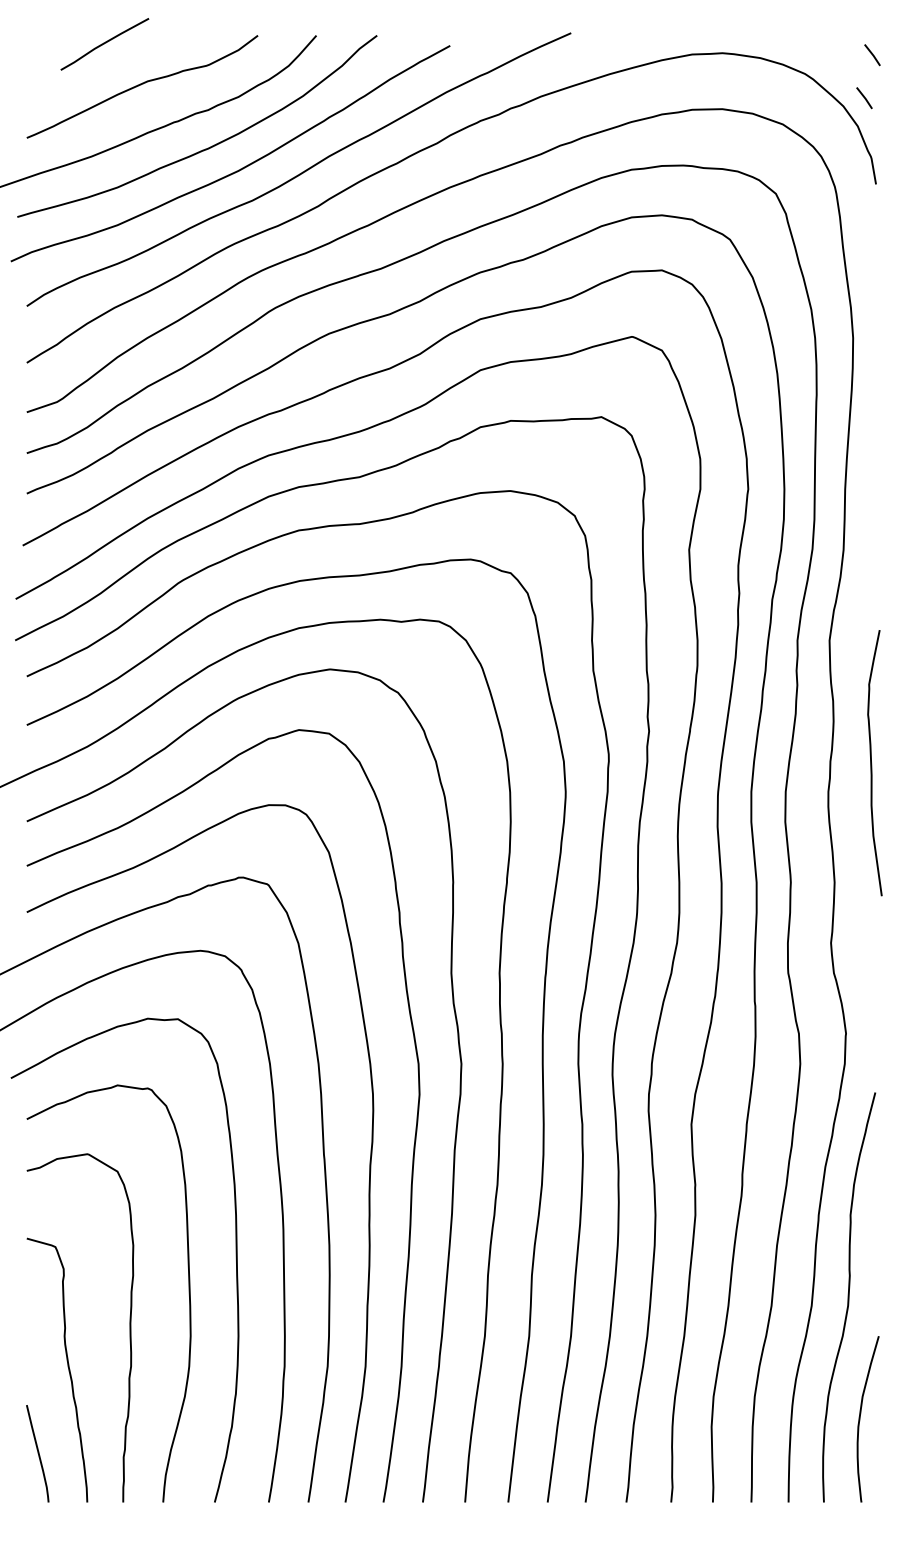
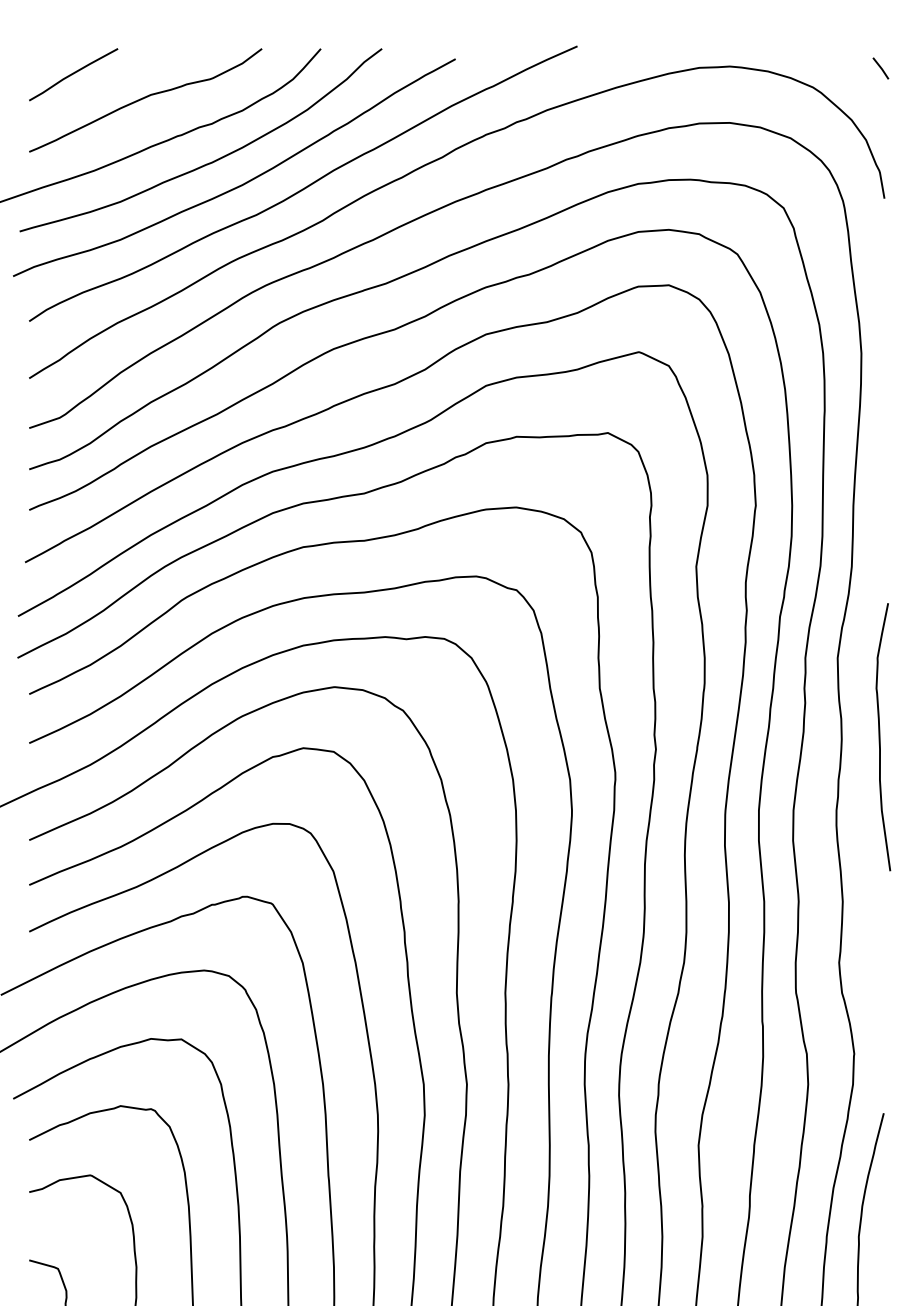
line: (104, 44) -> (73, 74), moved
line: (864, 98) -> (872, 112), removed
curve: (872, 763) -> (880, 737), moved

